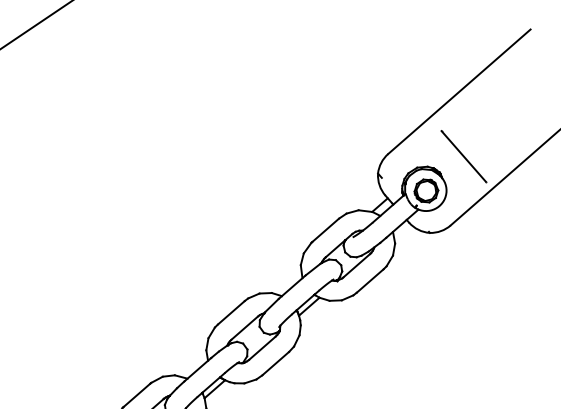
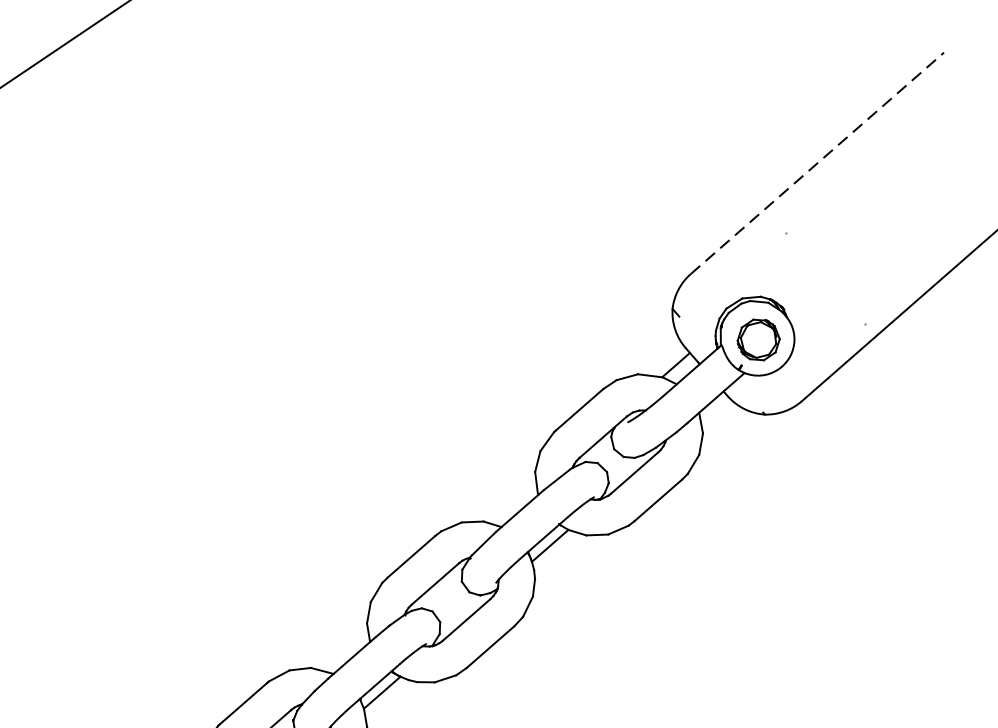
line: (459, 91) -> (817, 162), solid -> dashed
line: (463, 156) -> (824, 278), removed

